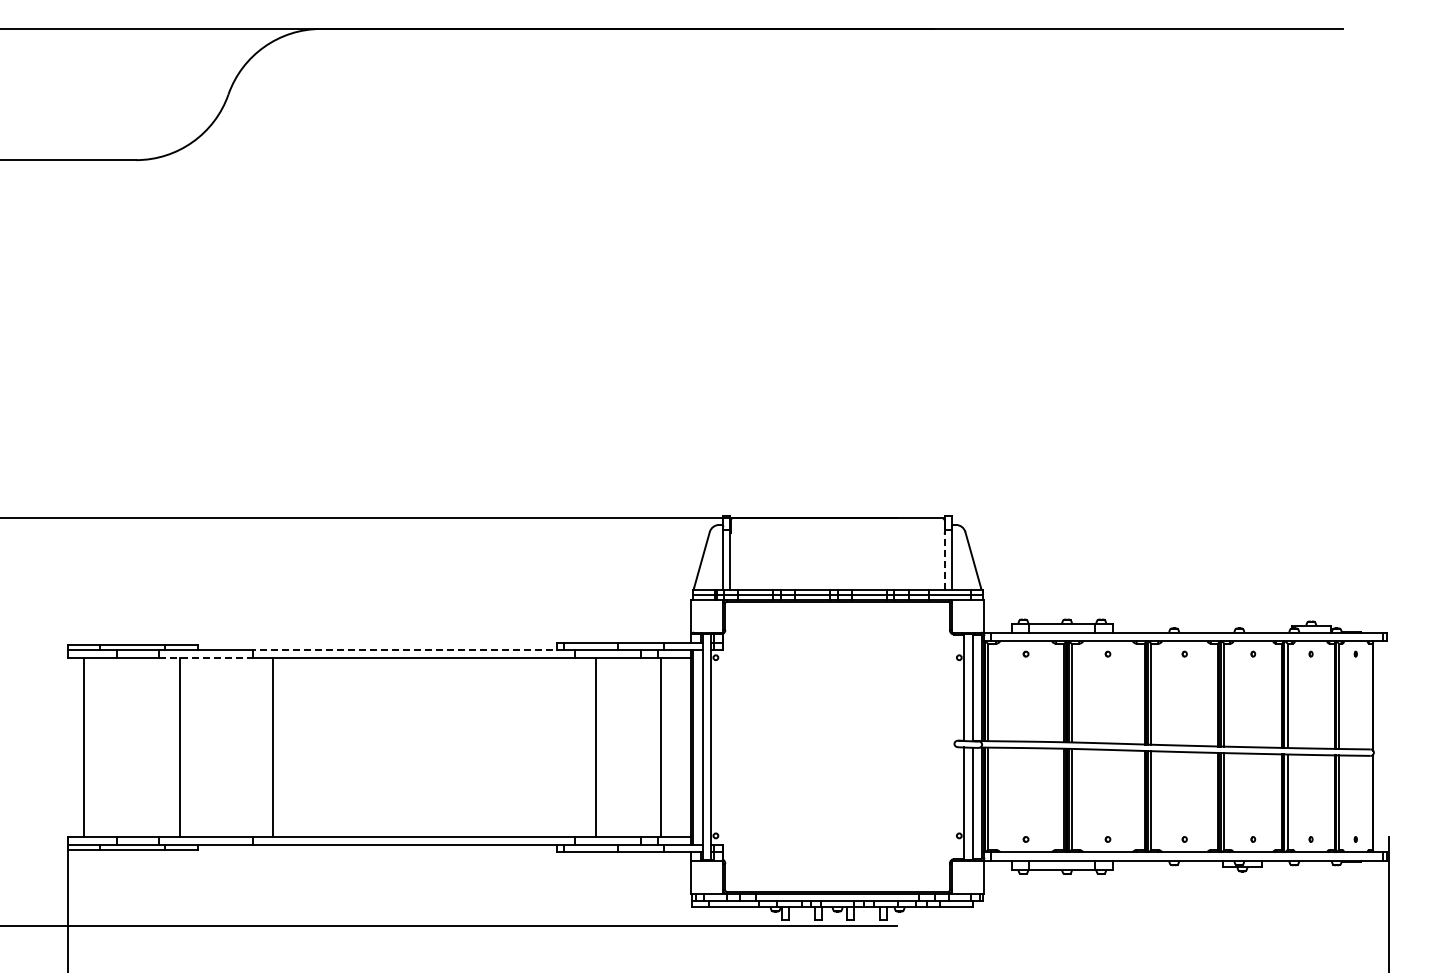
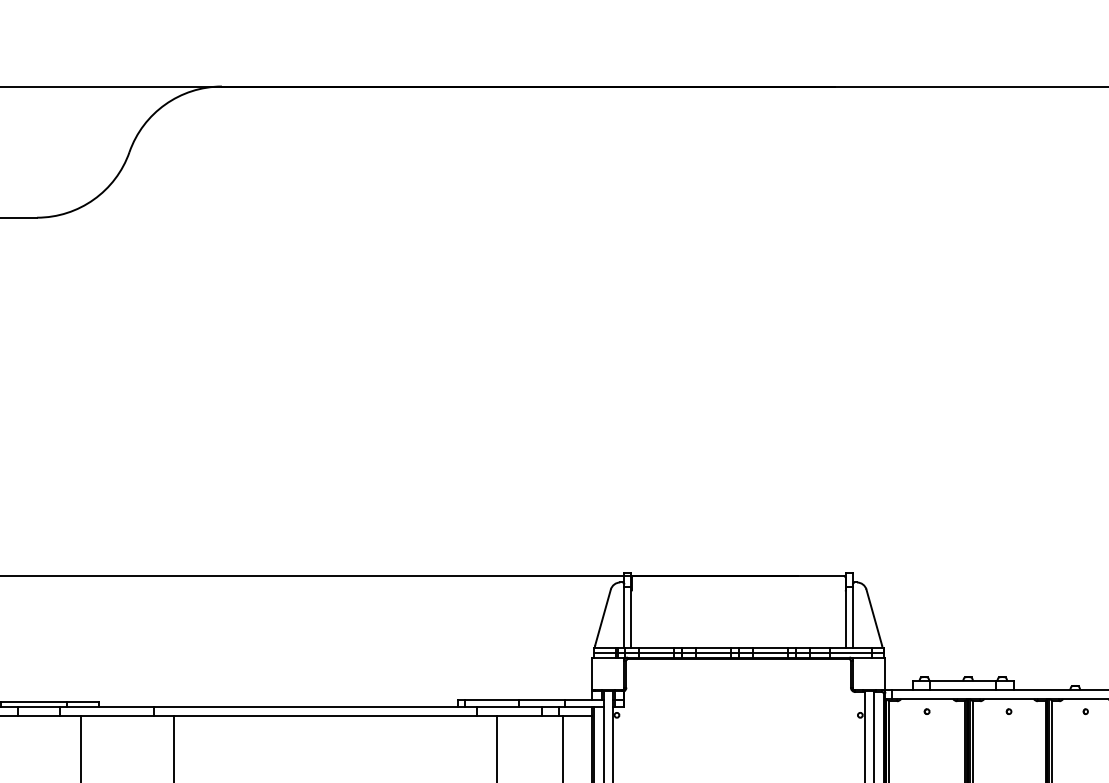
line: (944, 559) -> (845, 617), dashed -> solid
line: (407, 649) -> (308, 707), dashed -> solid
line: (205, 658) -> (106, 716), dashed -> solid

